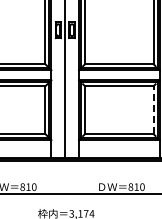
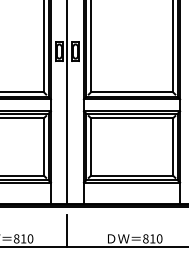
line: (153, 110) -> (172, 147), dashed -> solid
line: (65, 180) -> (67, 230), added

